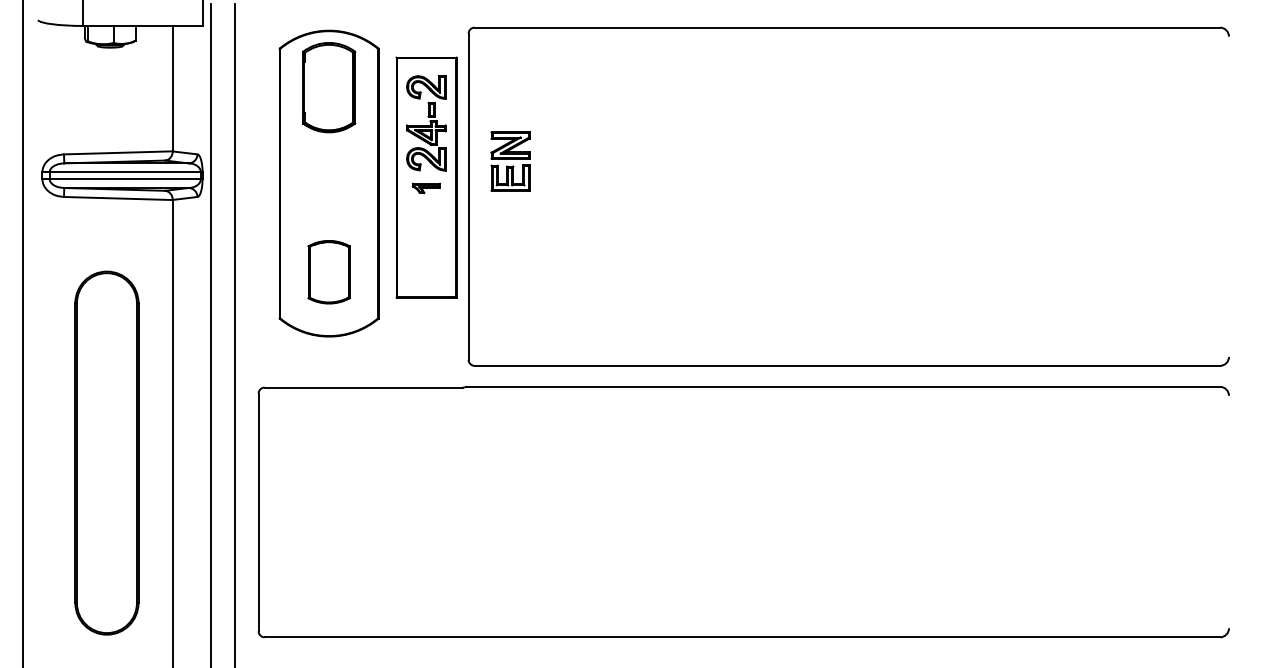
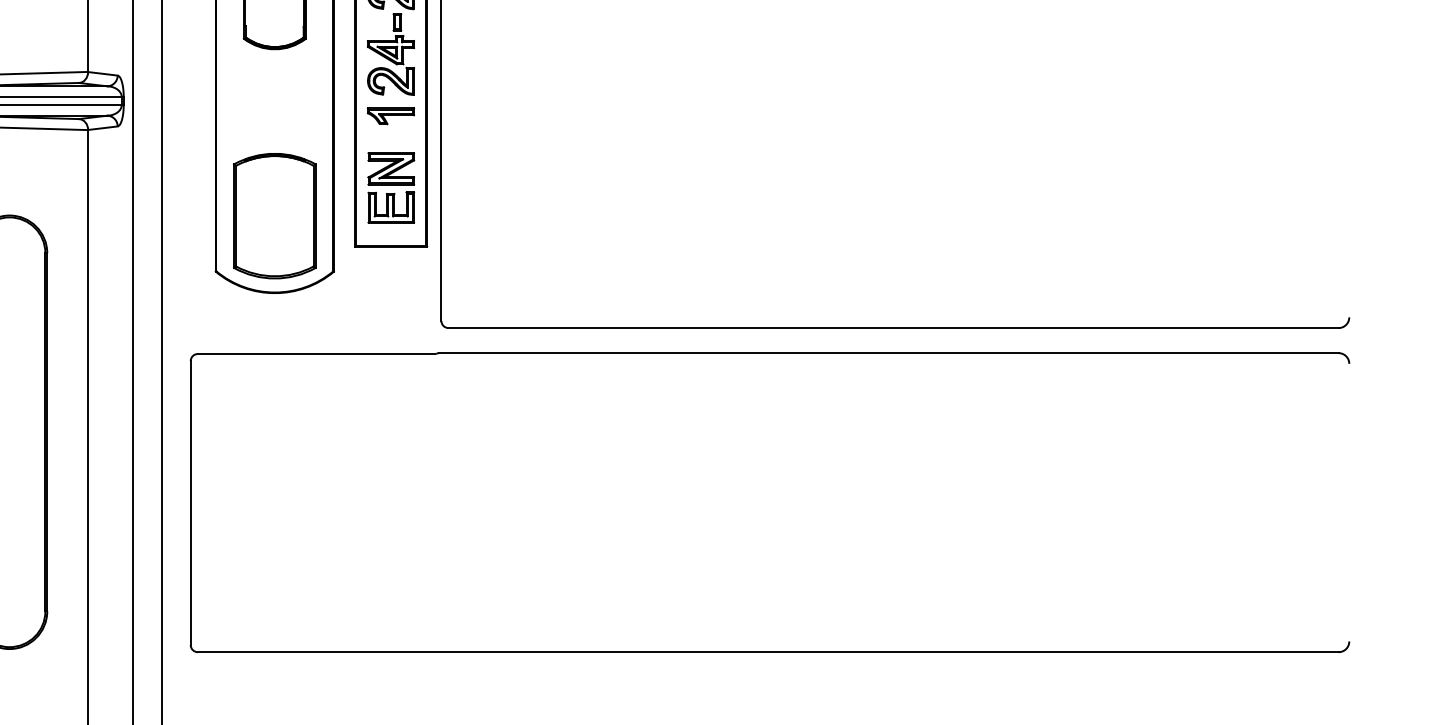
part: (510, 161) -> (391, 187), moved
part: (426, 188) -> (391, 116), size x1.43
part: (328, 272) -> (274, 216), size x1.67

